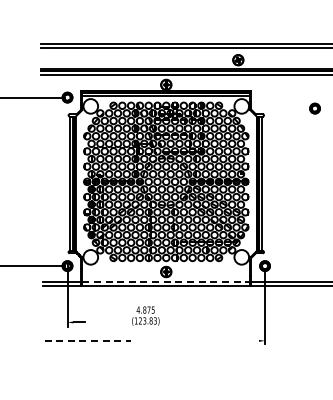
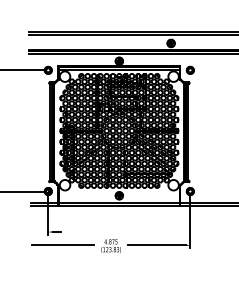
part: (314, 108) -> (189, 70), moved
line: (166, 281) -> (119, 202), dashed -> solid
text: (145, 315) -> (110, 245), moved
line: (88, 340) -> (63, 245), dashed -> solid
line: (218, 340) -> (156, 245), added

